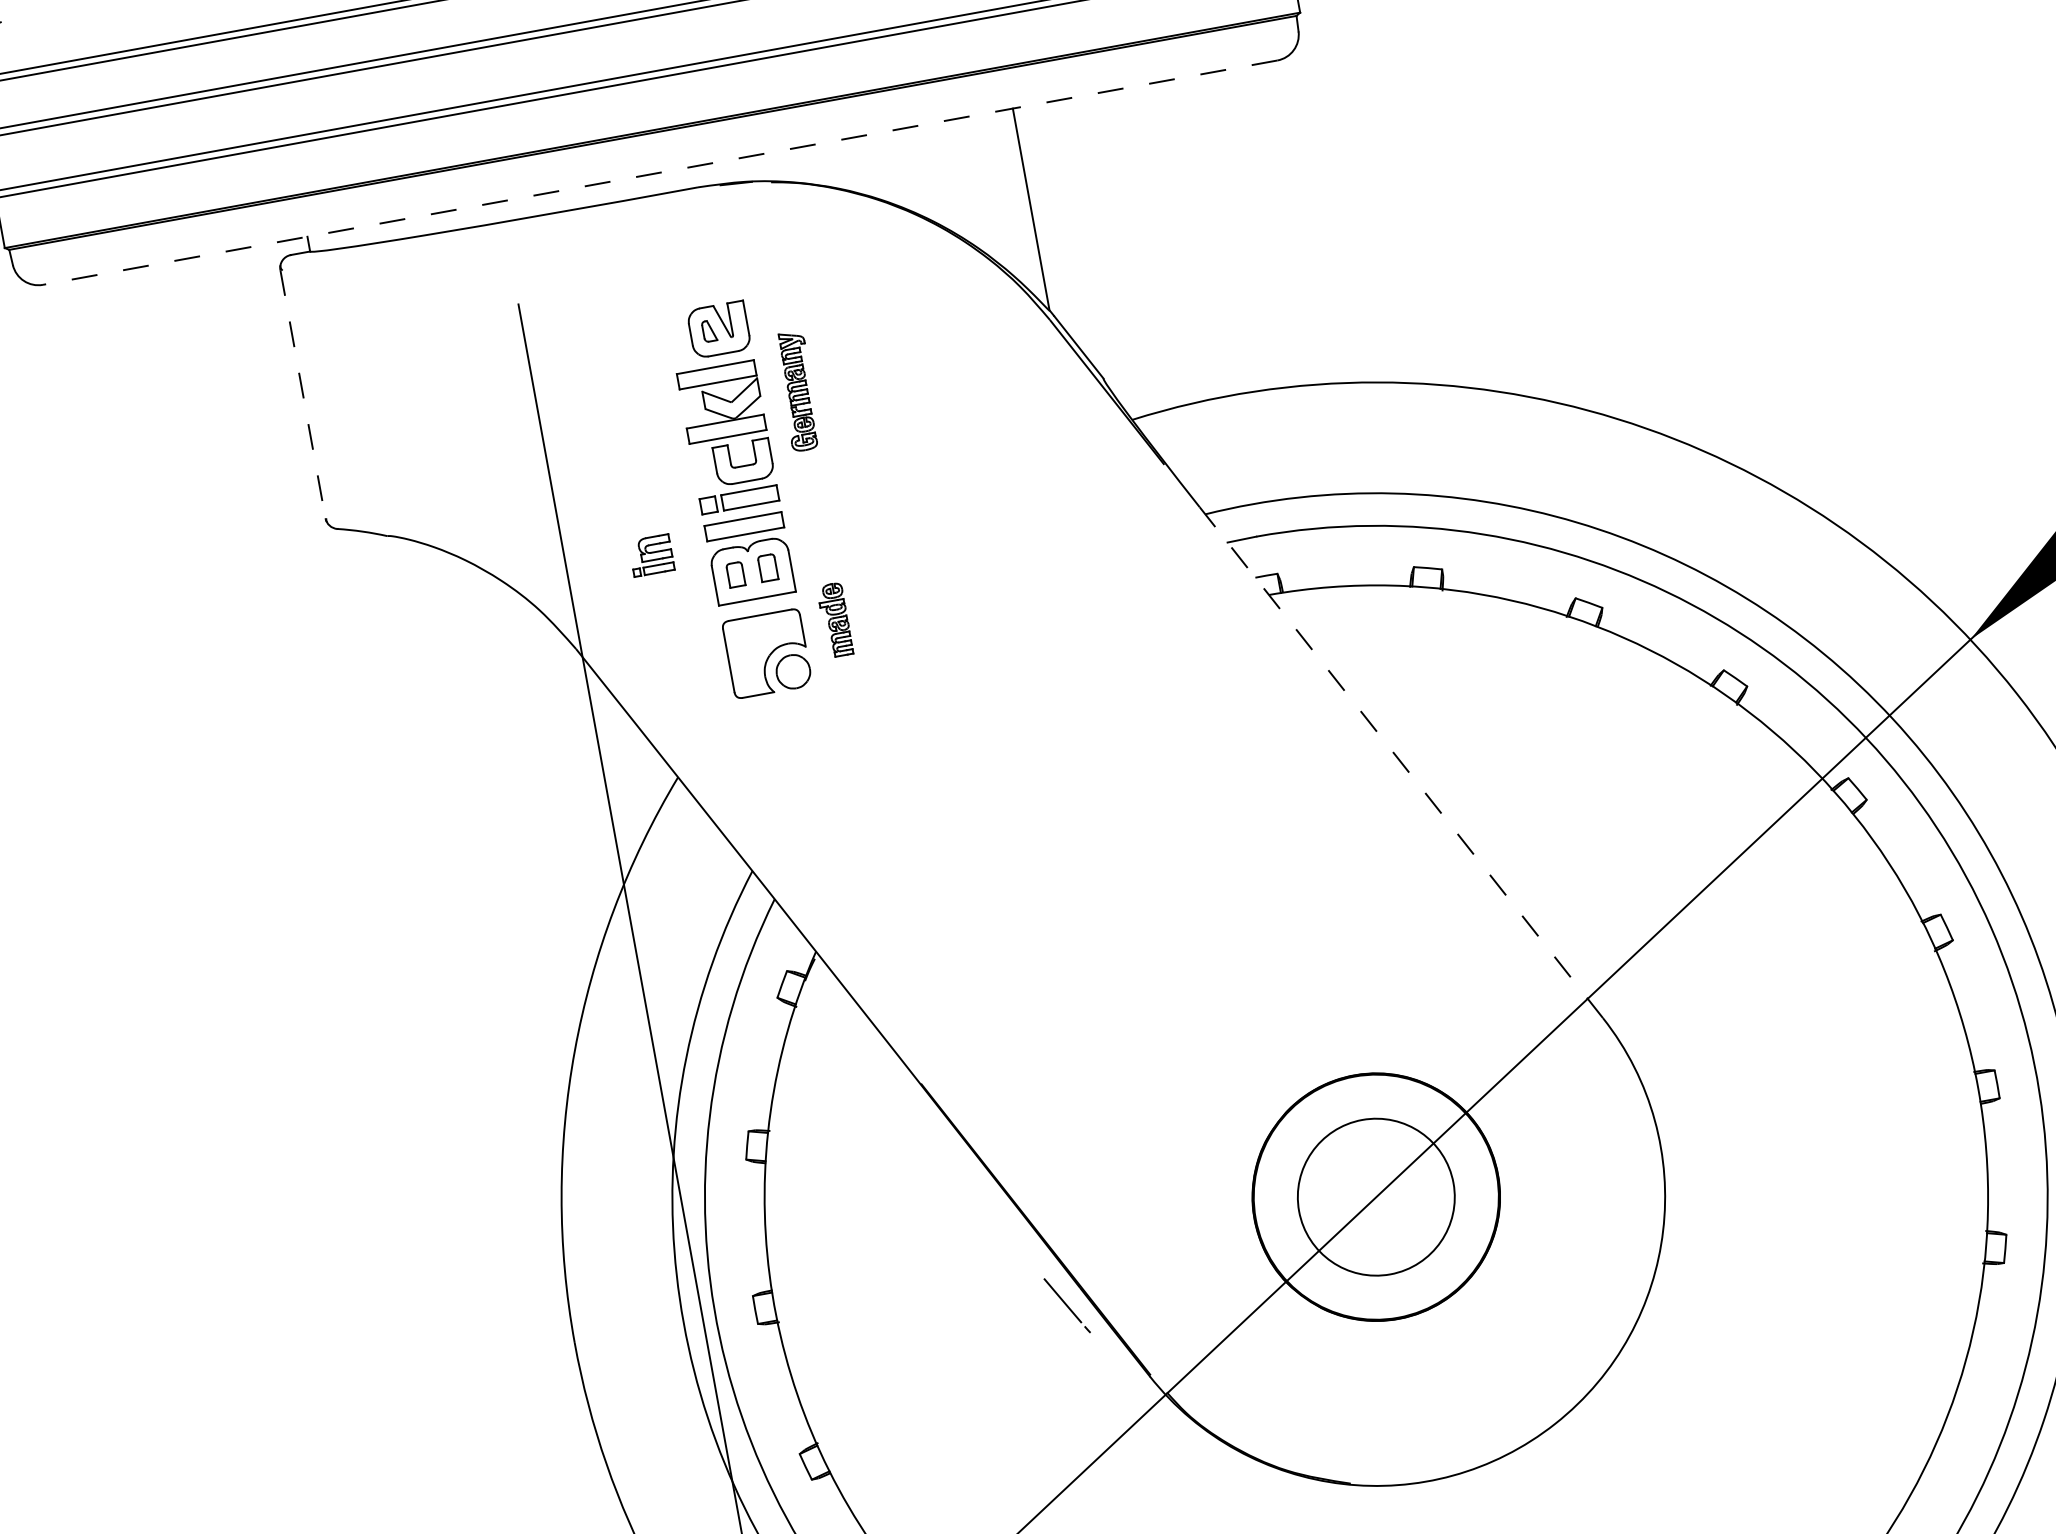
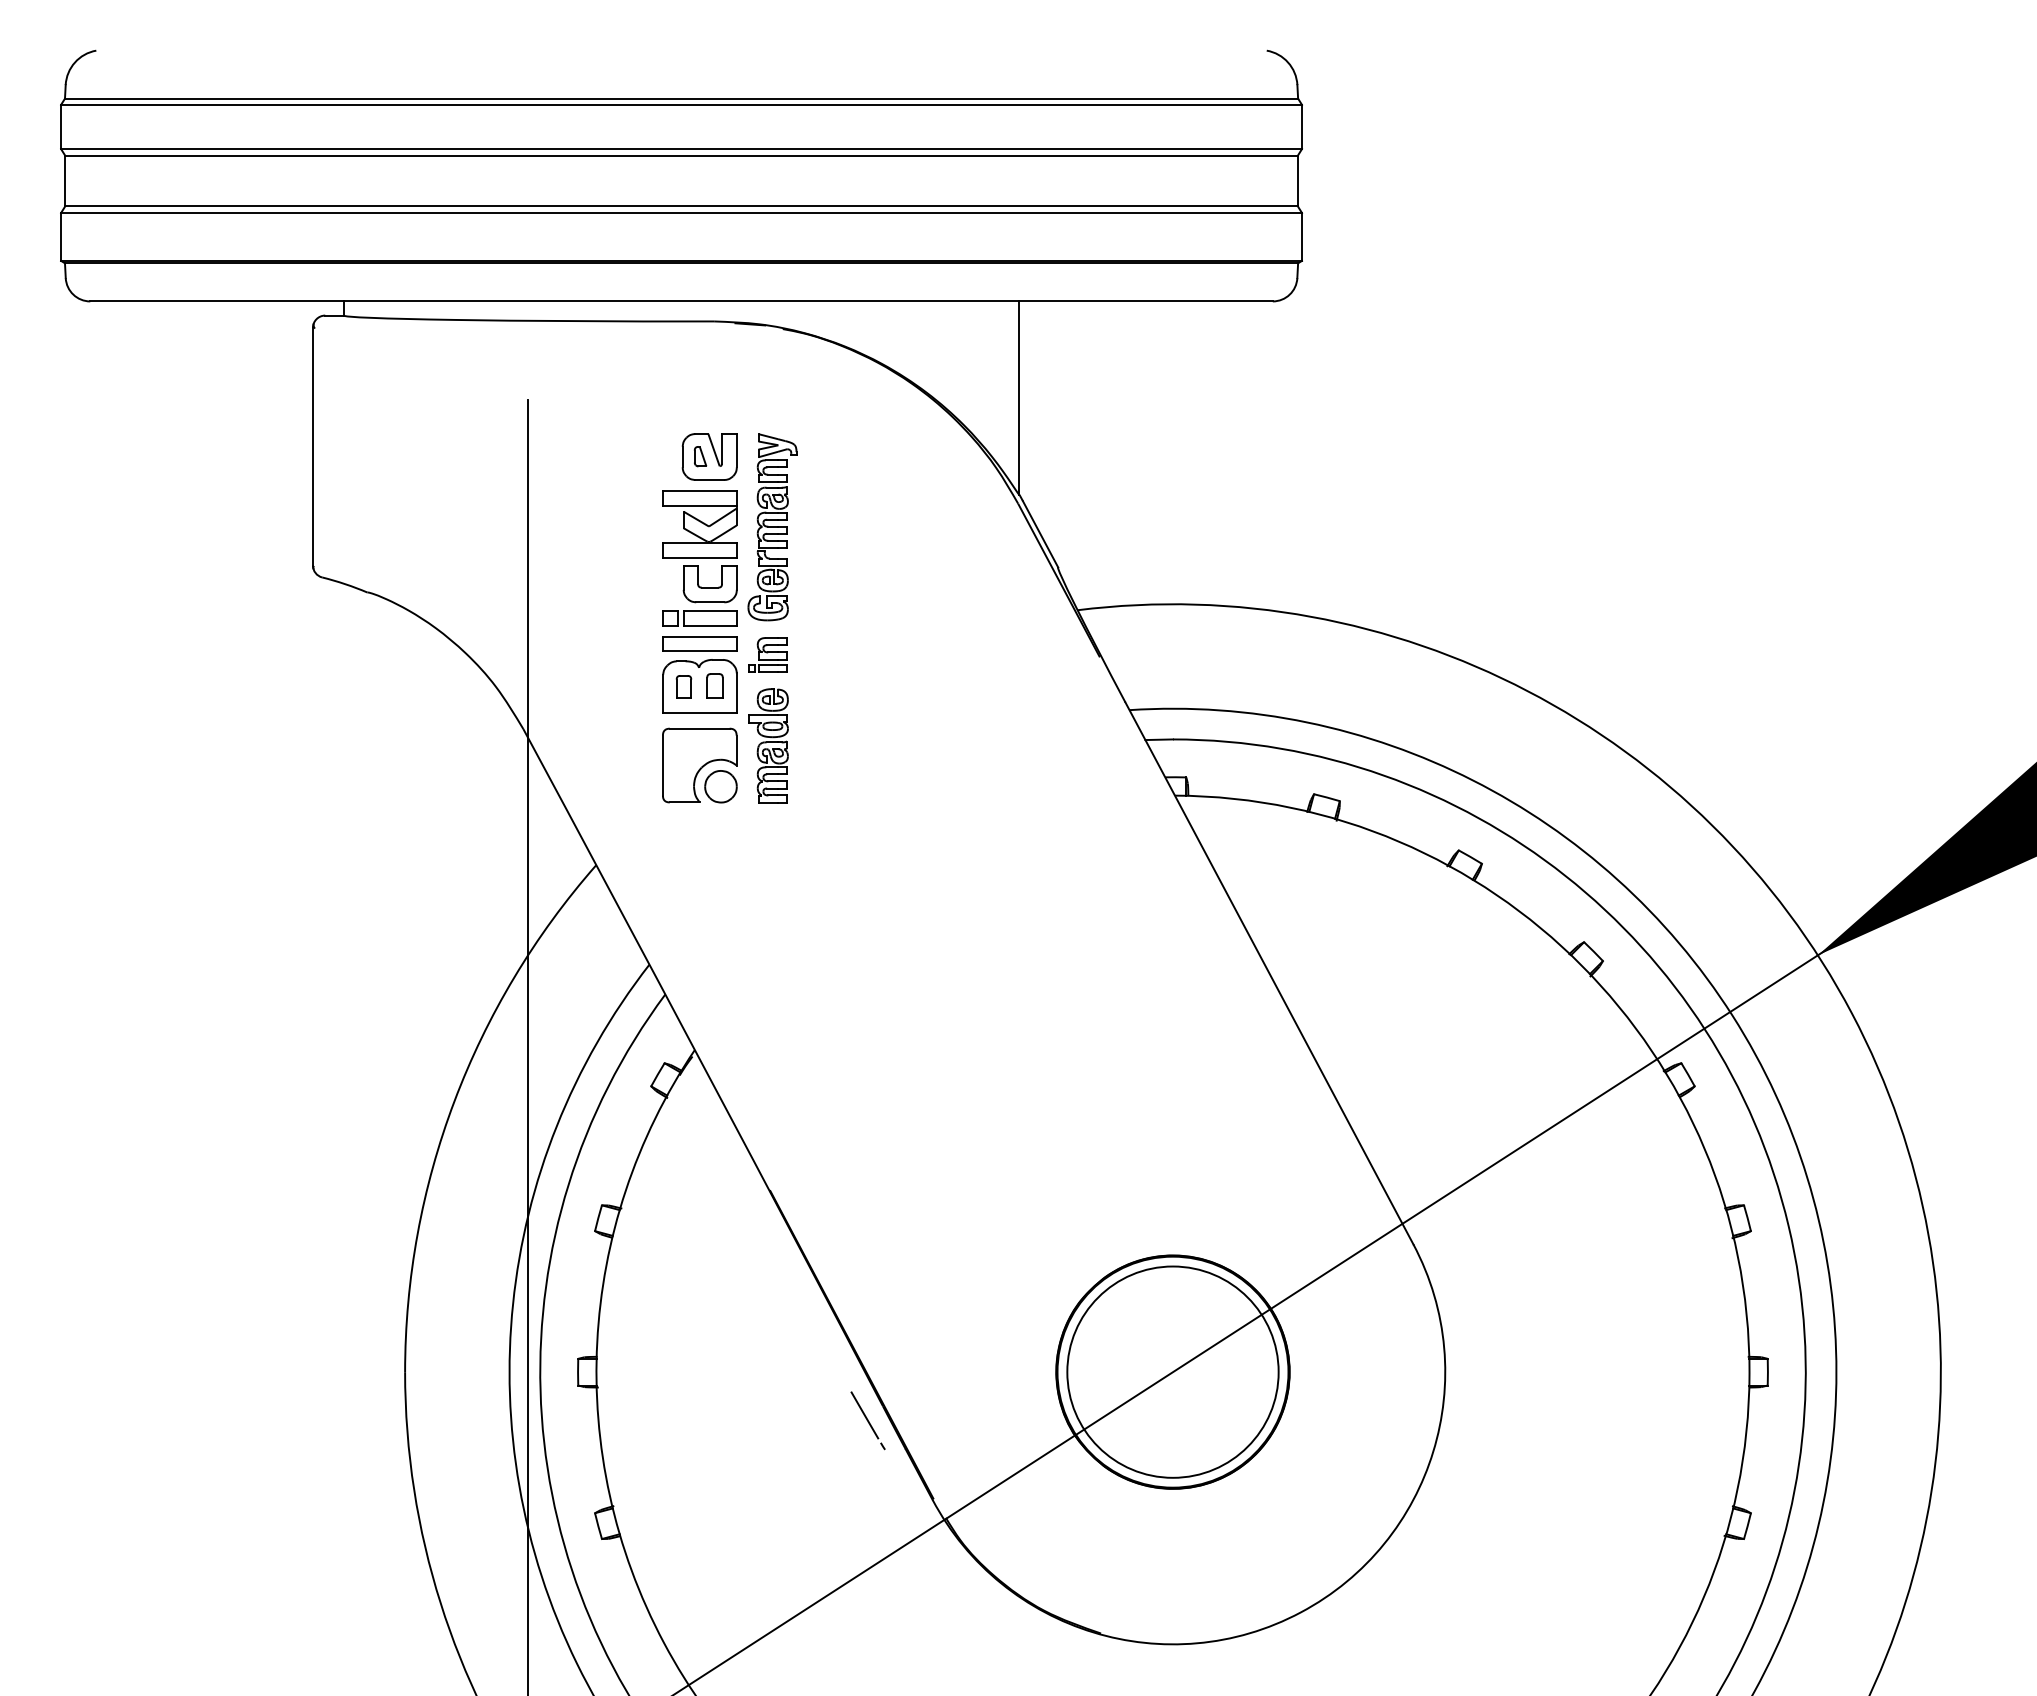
line: (660, 172) -> (681, 301), dashed -> solid
part: (797, 391) -> (772, 527), size x1.67
line: (302, 394) -> (312, 446), dashed -> solid
part: (650, 555) -> (767, 654), moved
part: (835, 619) -> (768, 745), size x1.67
line: (1401, 762) -> (1269, 973), dashed -> solid
circle: (1375, 1196) -> (1172, 1371), size x1.43

